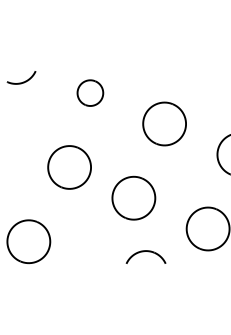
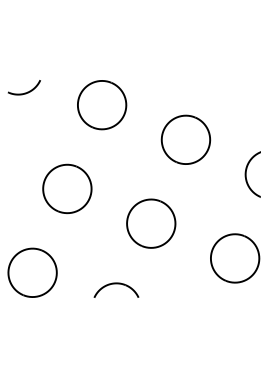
part: (90, 92) -> (102, 104), size x1.67
part: (69, 167) -> (67, 189), moved
part: (145, 256) -> (115, 289), moved

